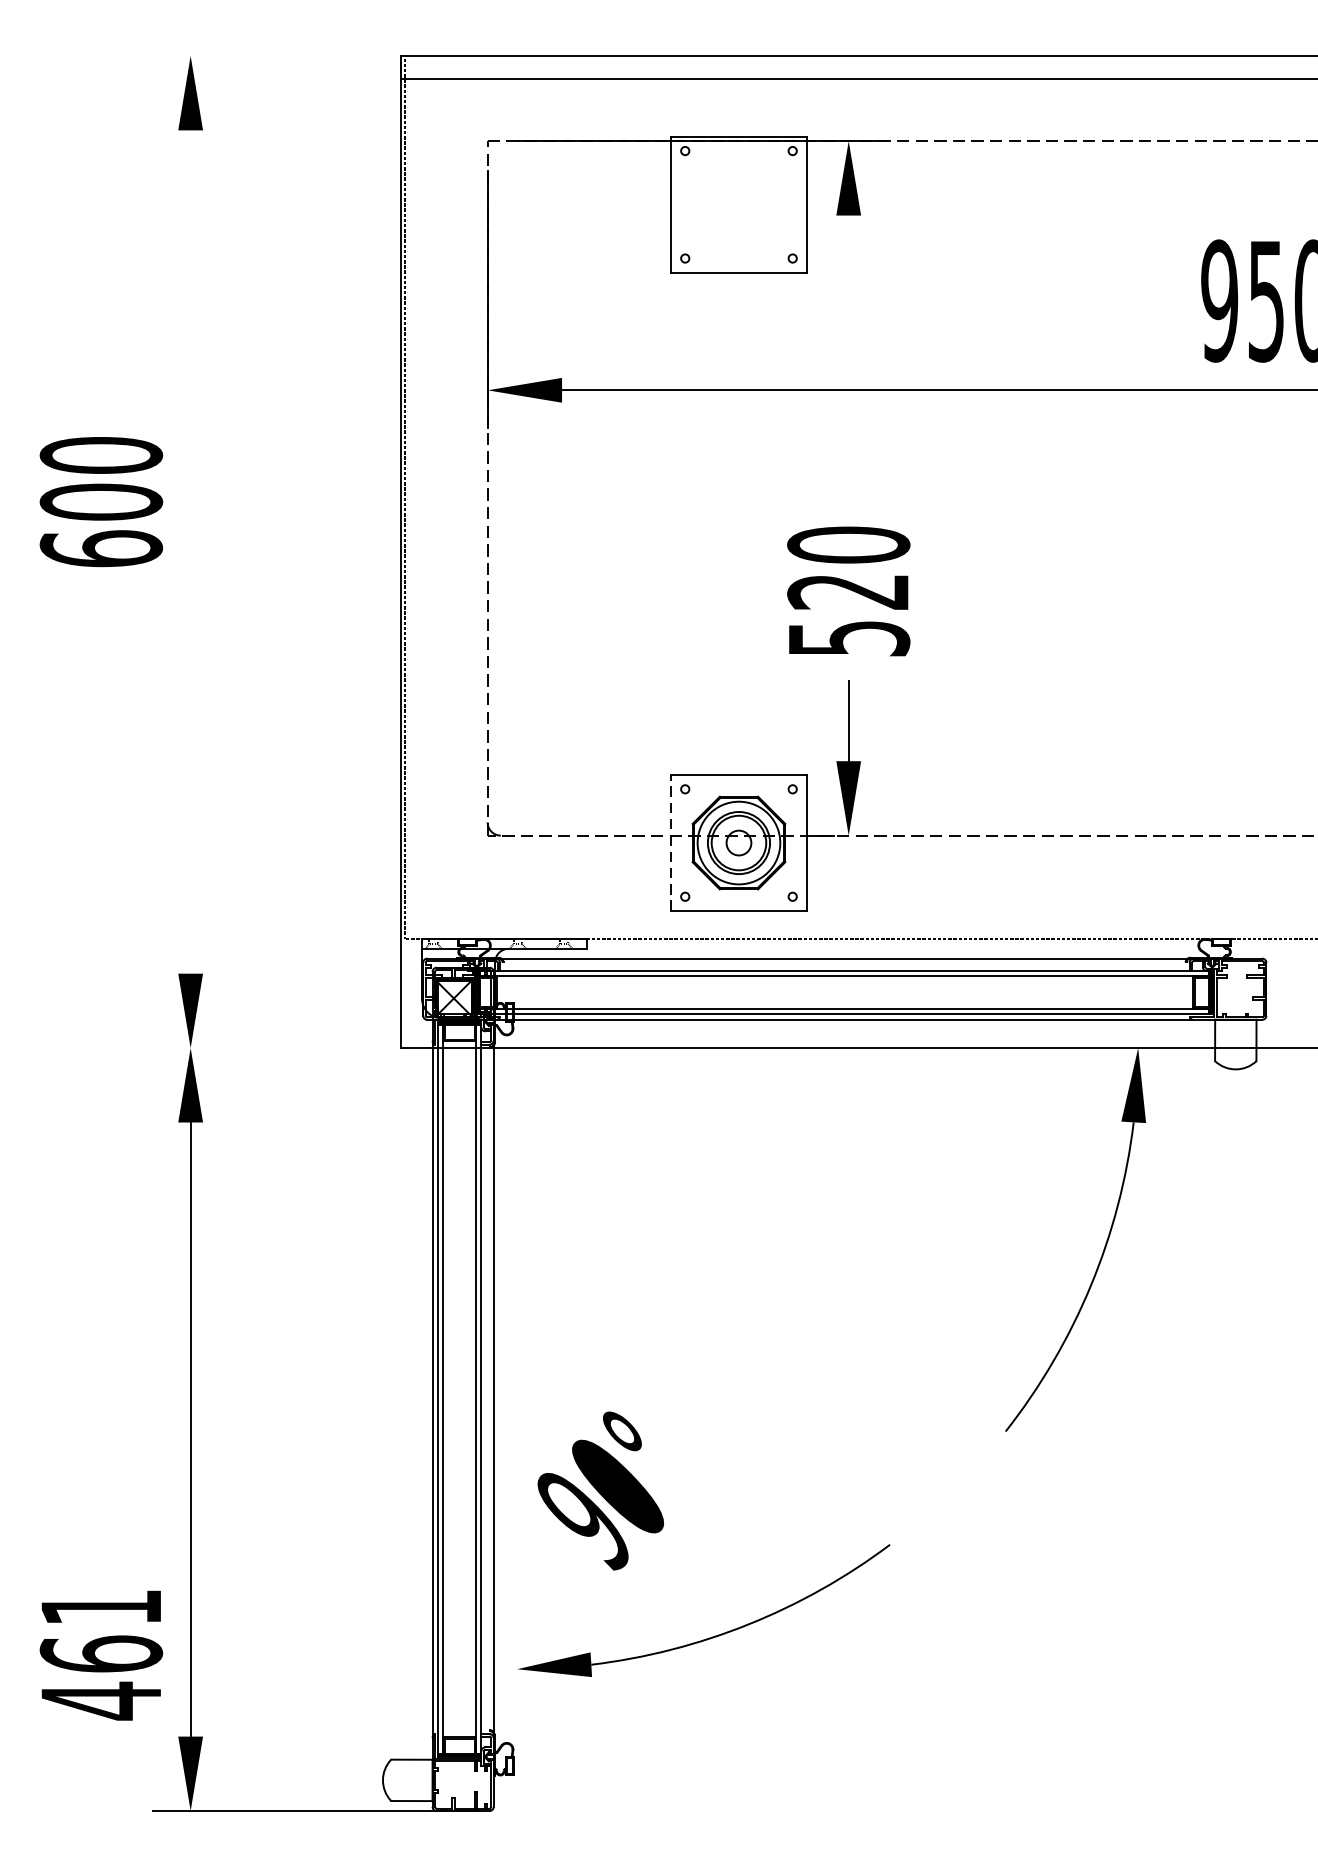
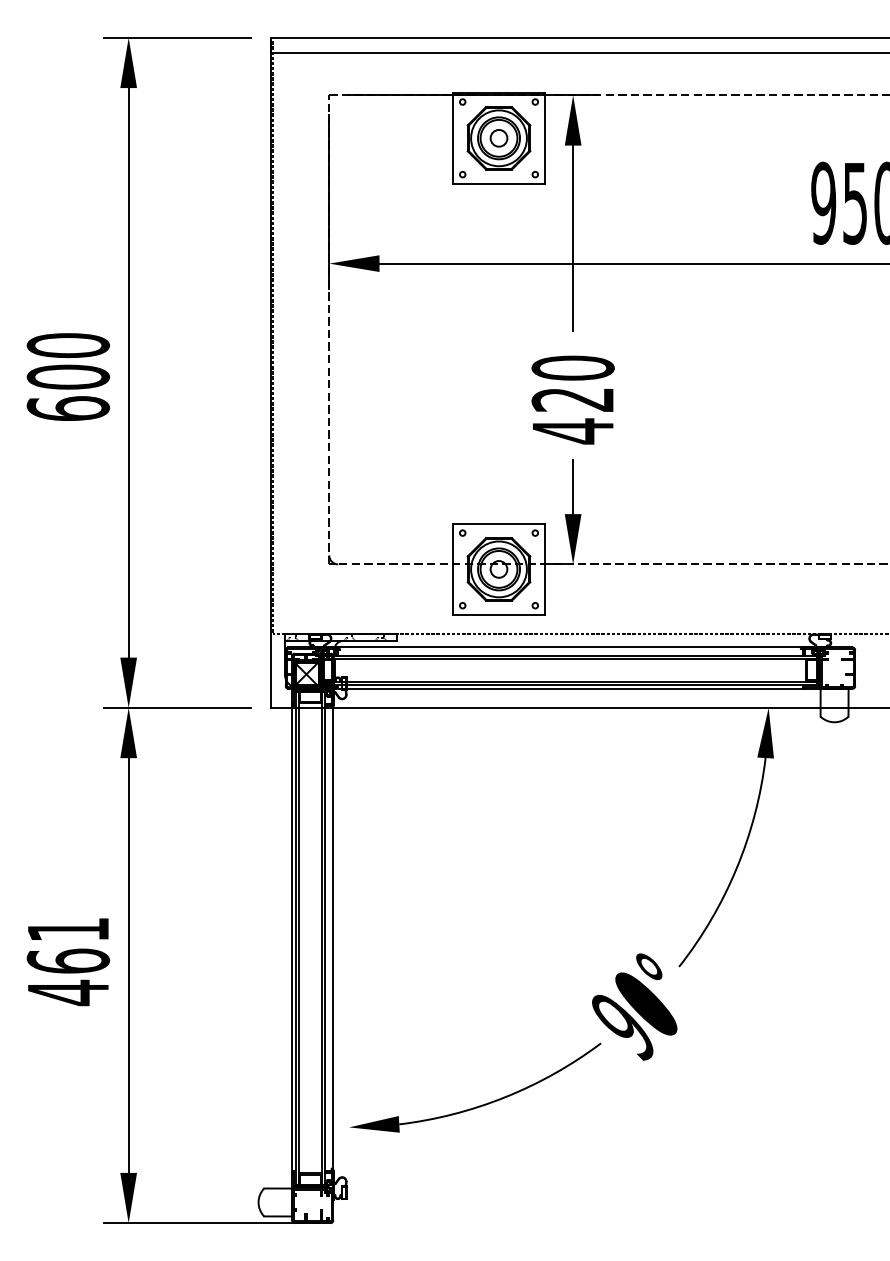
line: (261, 55) -> (176, 37), added
part: (738, 205) -> (498, 138), added
line: (849, 353) -> (573, 238), added
text: (100, 501) -> (67, 376), moved
line: (190, 551) -> (128, 372), added
text: (849, 638) -> (573, 431), 520 -> 420
line: (671, 843) -> (453, 569), dashed -> solid
line: (261, 1047) -> (176, 707), added
text: (600, 1490) -> (634, 1006), moved
text: (100, 1656) -> (67, 962), moved

